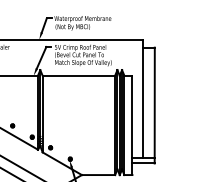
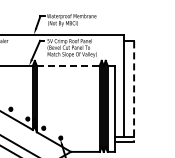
line: (79, 75) -> (68, 65), solid -> dashed
line: (155, 106) -> (134, 92), solid -> dashed

